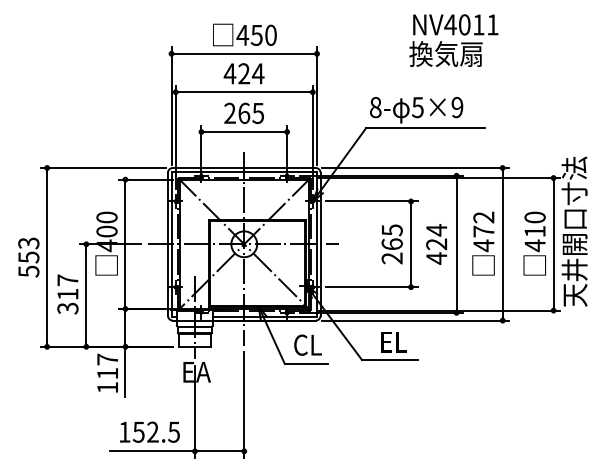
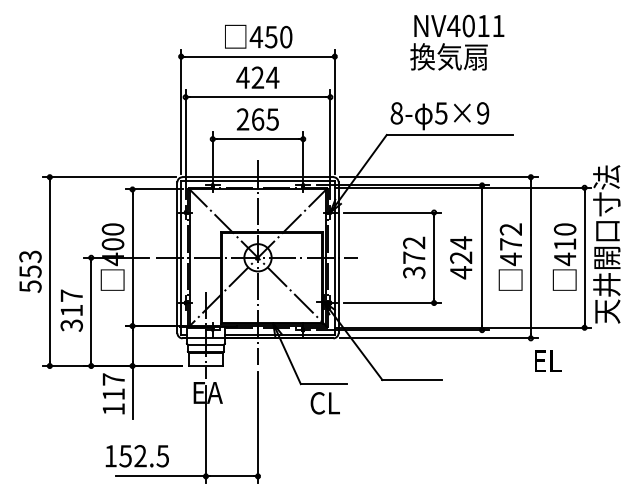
text: (454, 40) -> (457, 42), moved
text: (392, 244) -> (414, 257), 265 -> 372
text: (393, 341) -> (547, 360), moved
text: (307, 345) -> (324, 403), moved
text: (149, 432) -> (136, 456), moved

